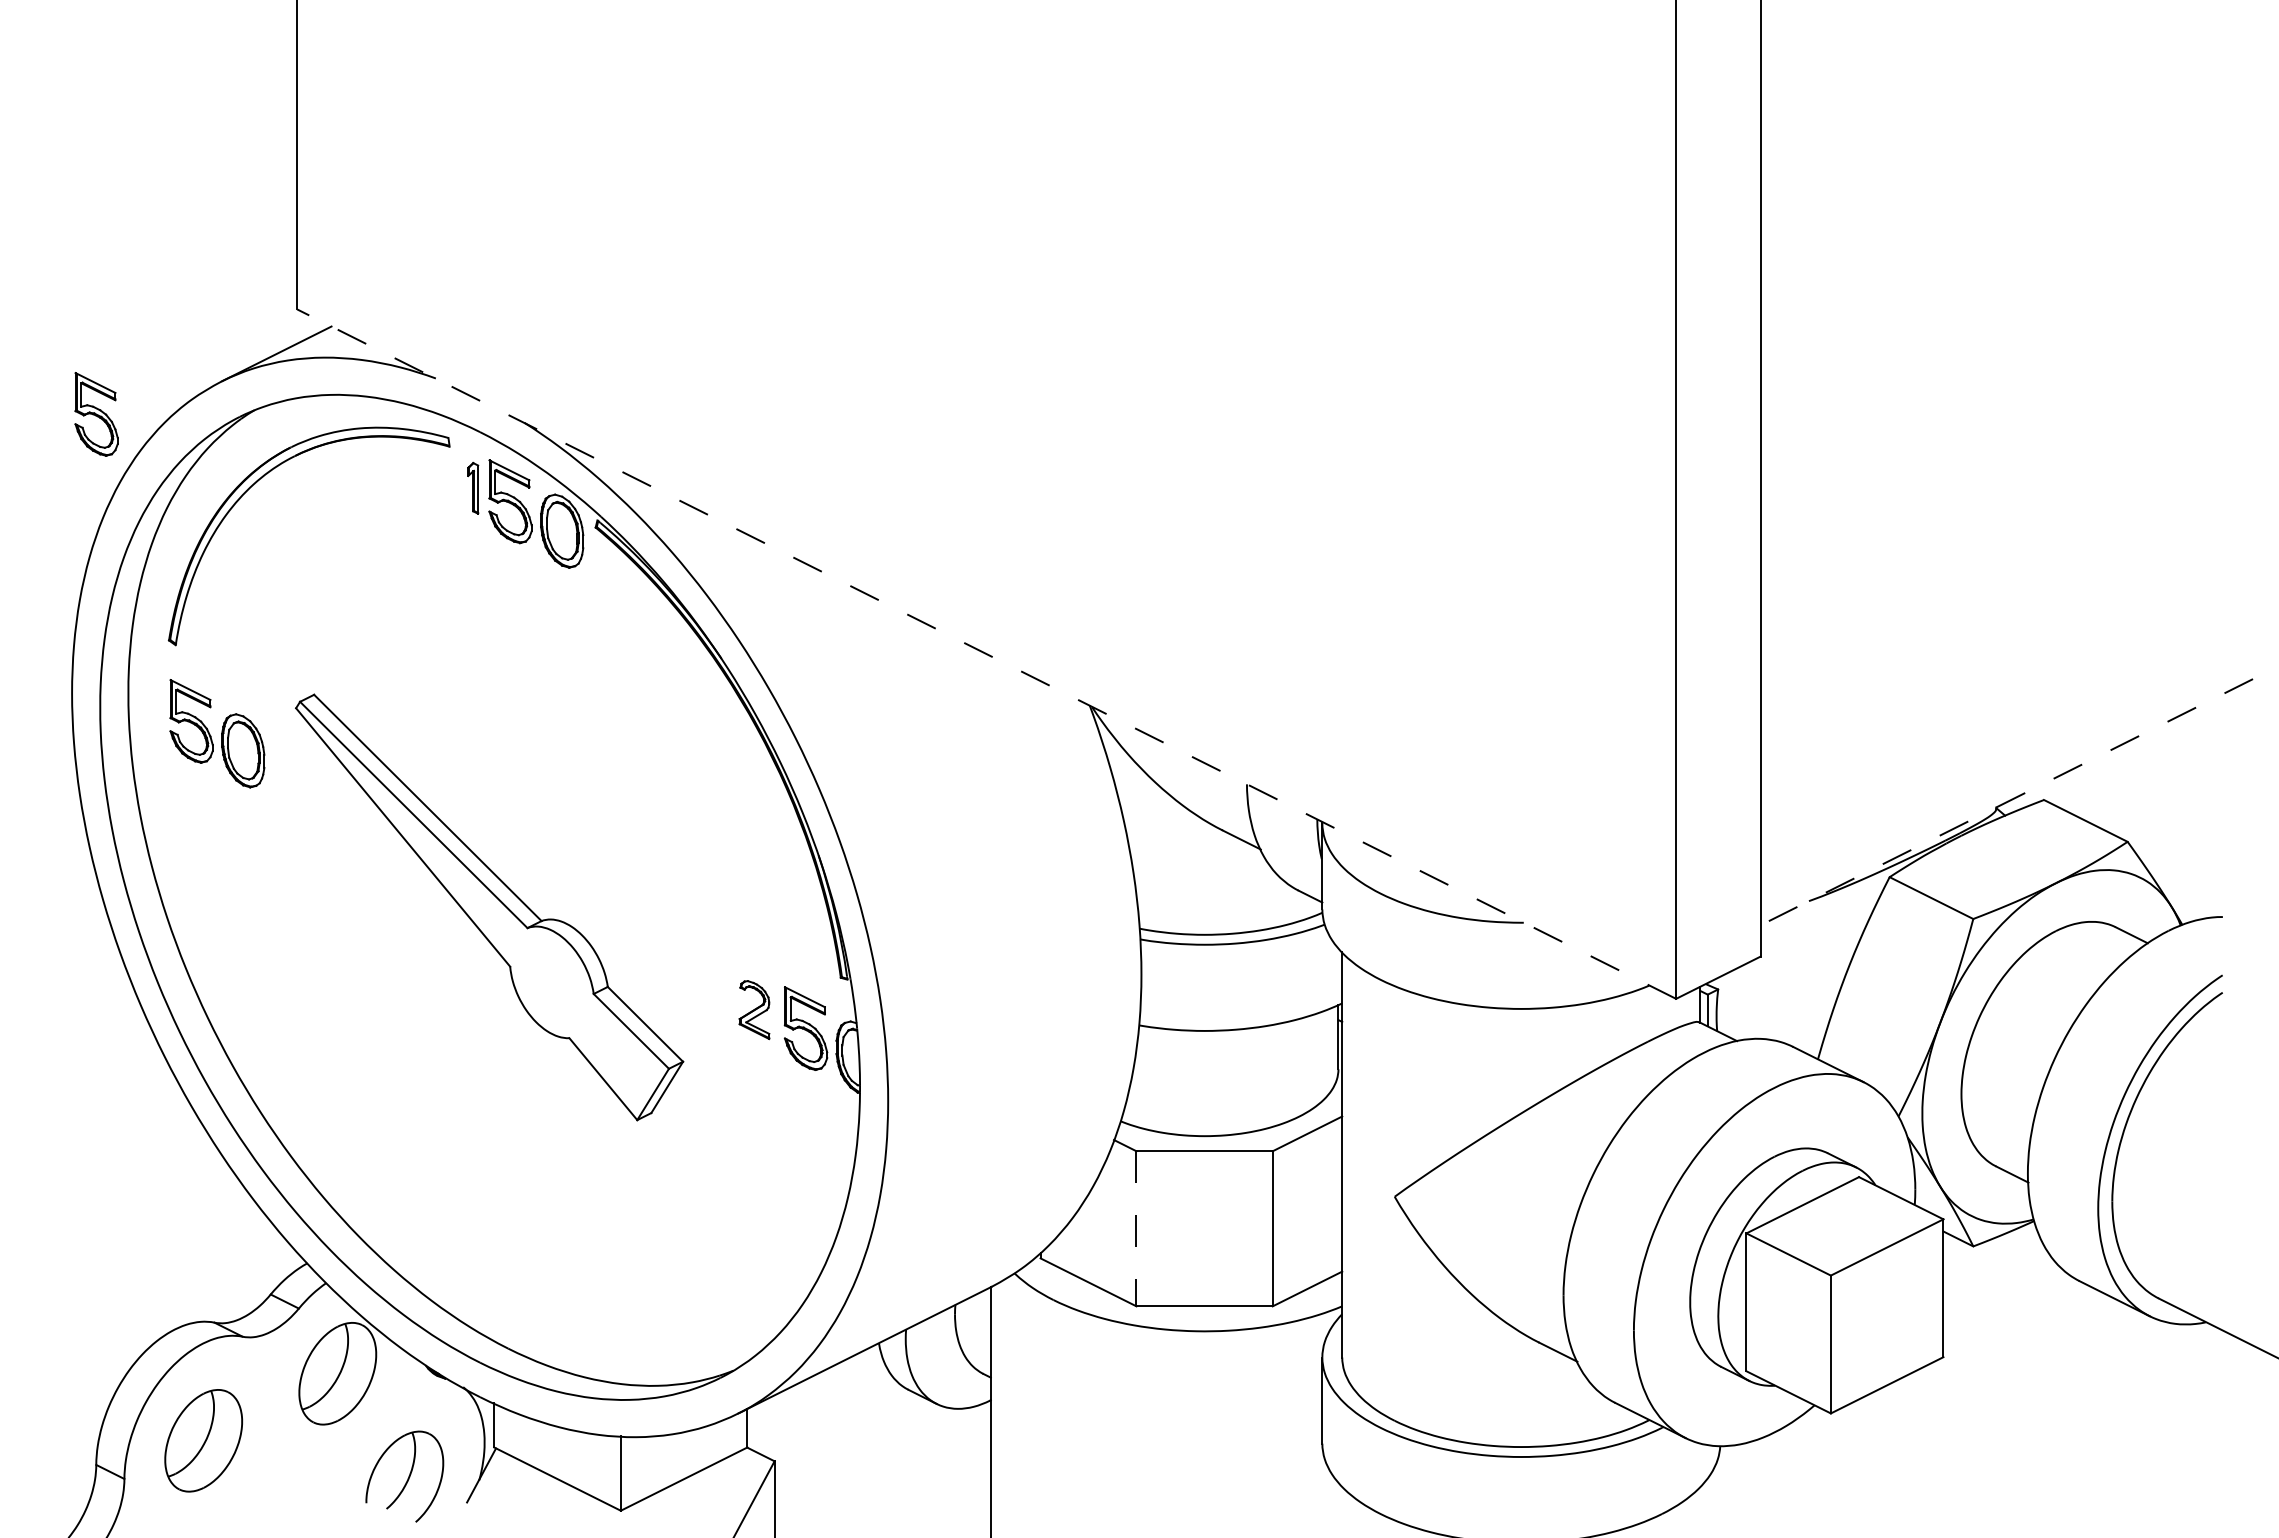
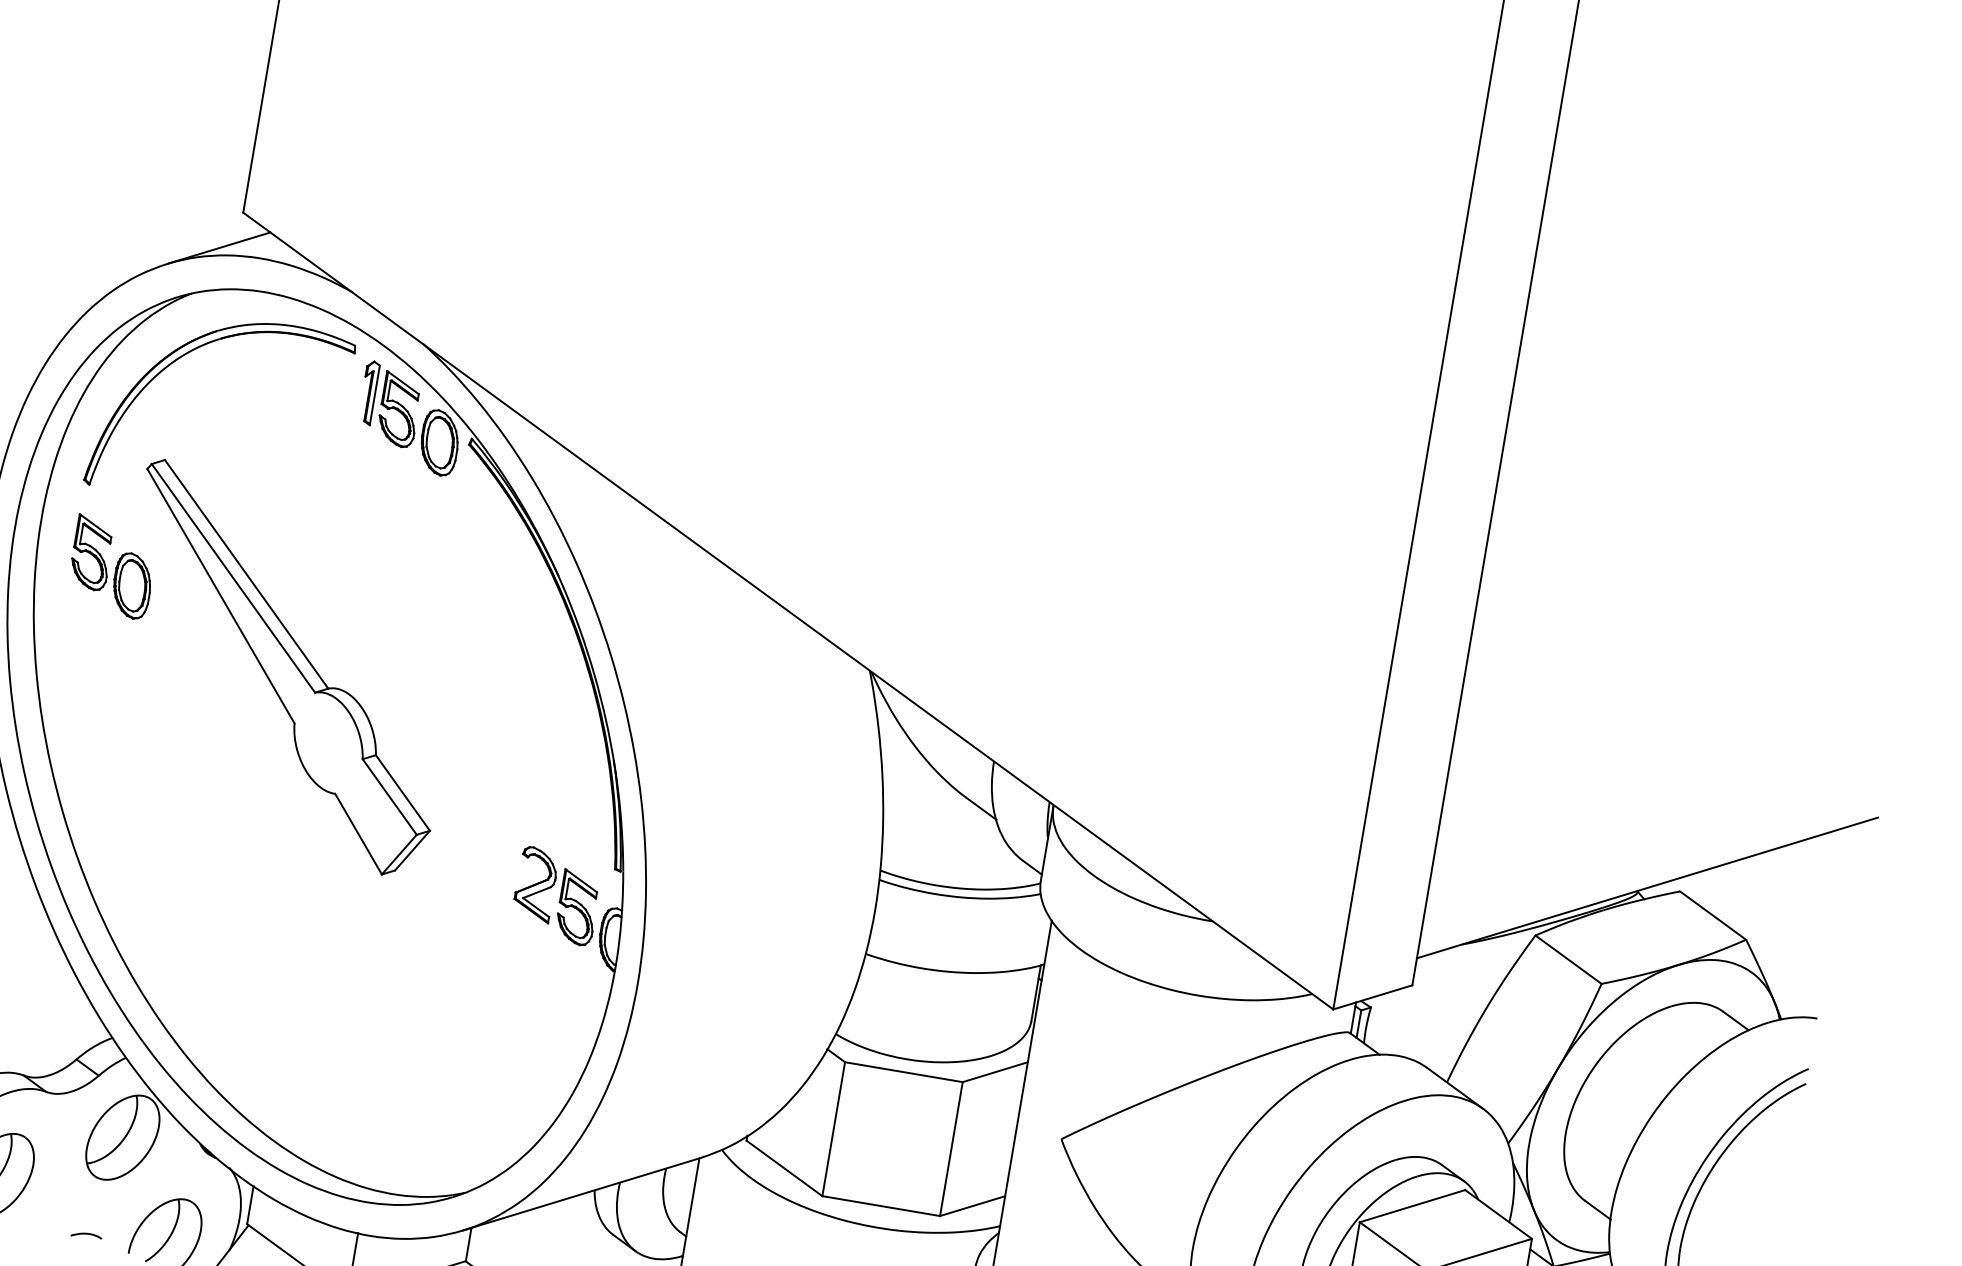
part: (96, 414) -> (54, 274), removed
part: (473, 488) -> (369, 393), size x1.43
line: (986, 654) -> (788, 611), dashed -> solid
line: (2006, 802) -> (1647, 888), dashed -> solid
part: (489, 907) -> (285, 669), moved
part: (754, 1009) -> (535, 884), size x1.43
line: (1136, 1228) -> (833, 1128), dashed -> solid
curve: (315, 1489) -> (86, 1234), added

